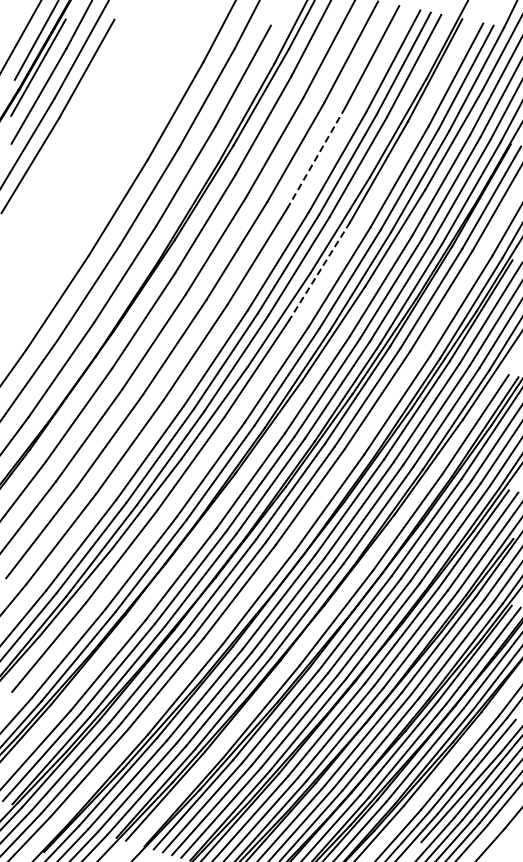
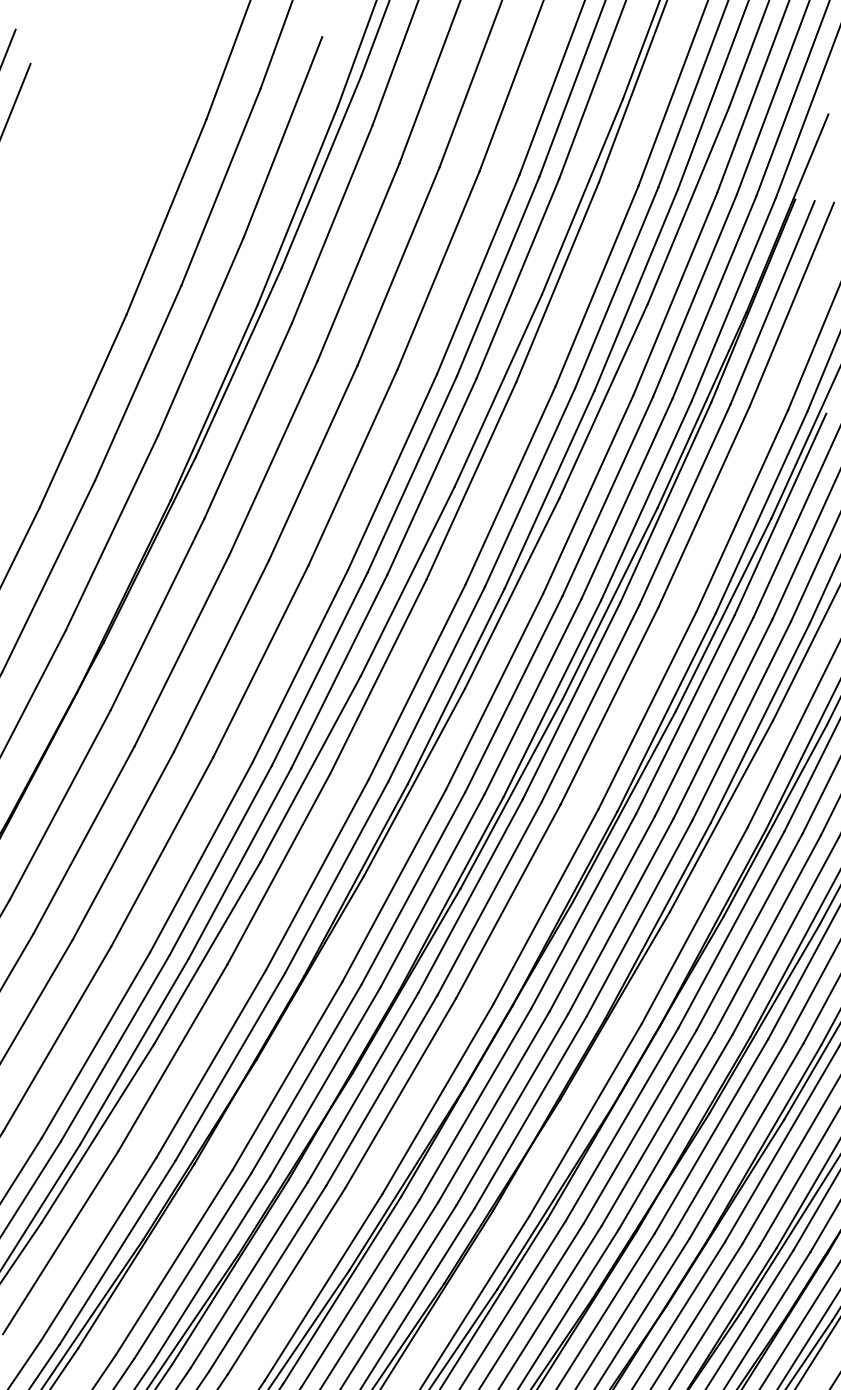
line: (316, 157) -> (438, 270), dashed -> solid
line: (319, 271) -> (471, 481), dashed -> solid

